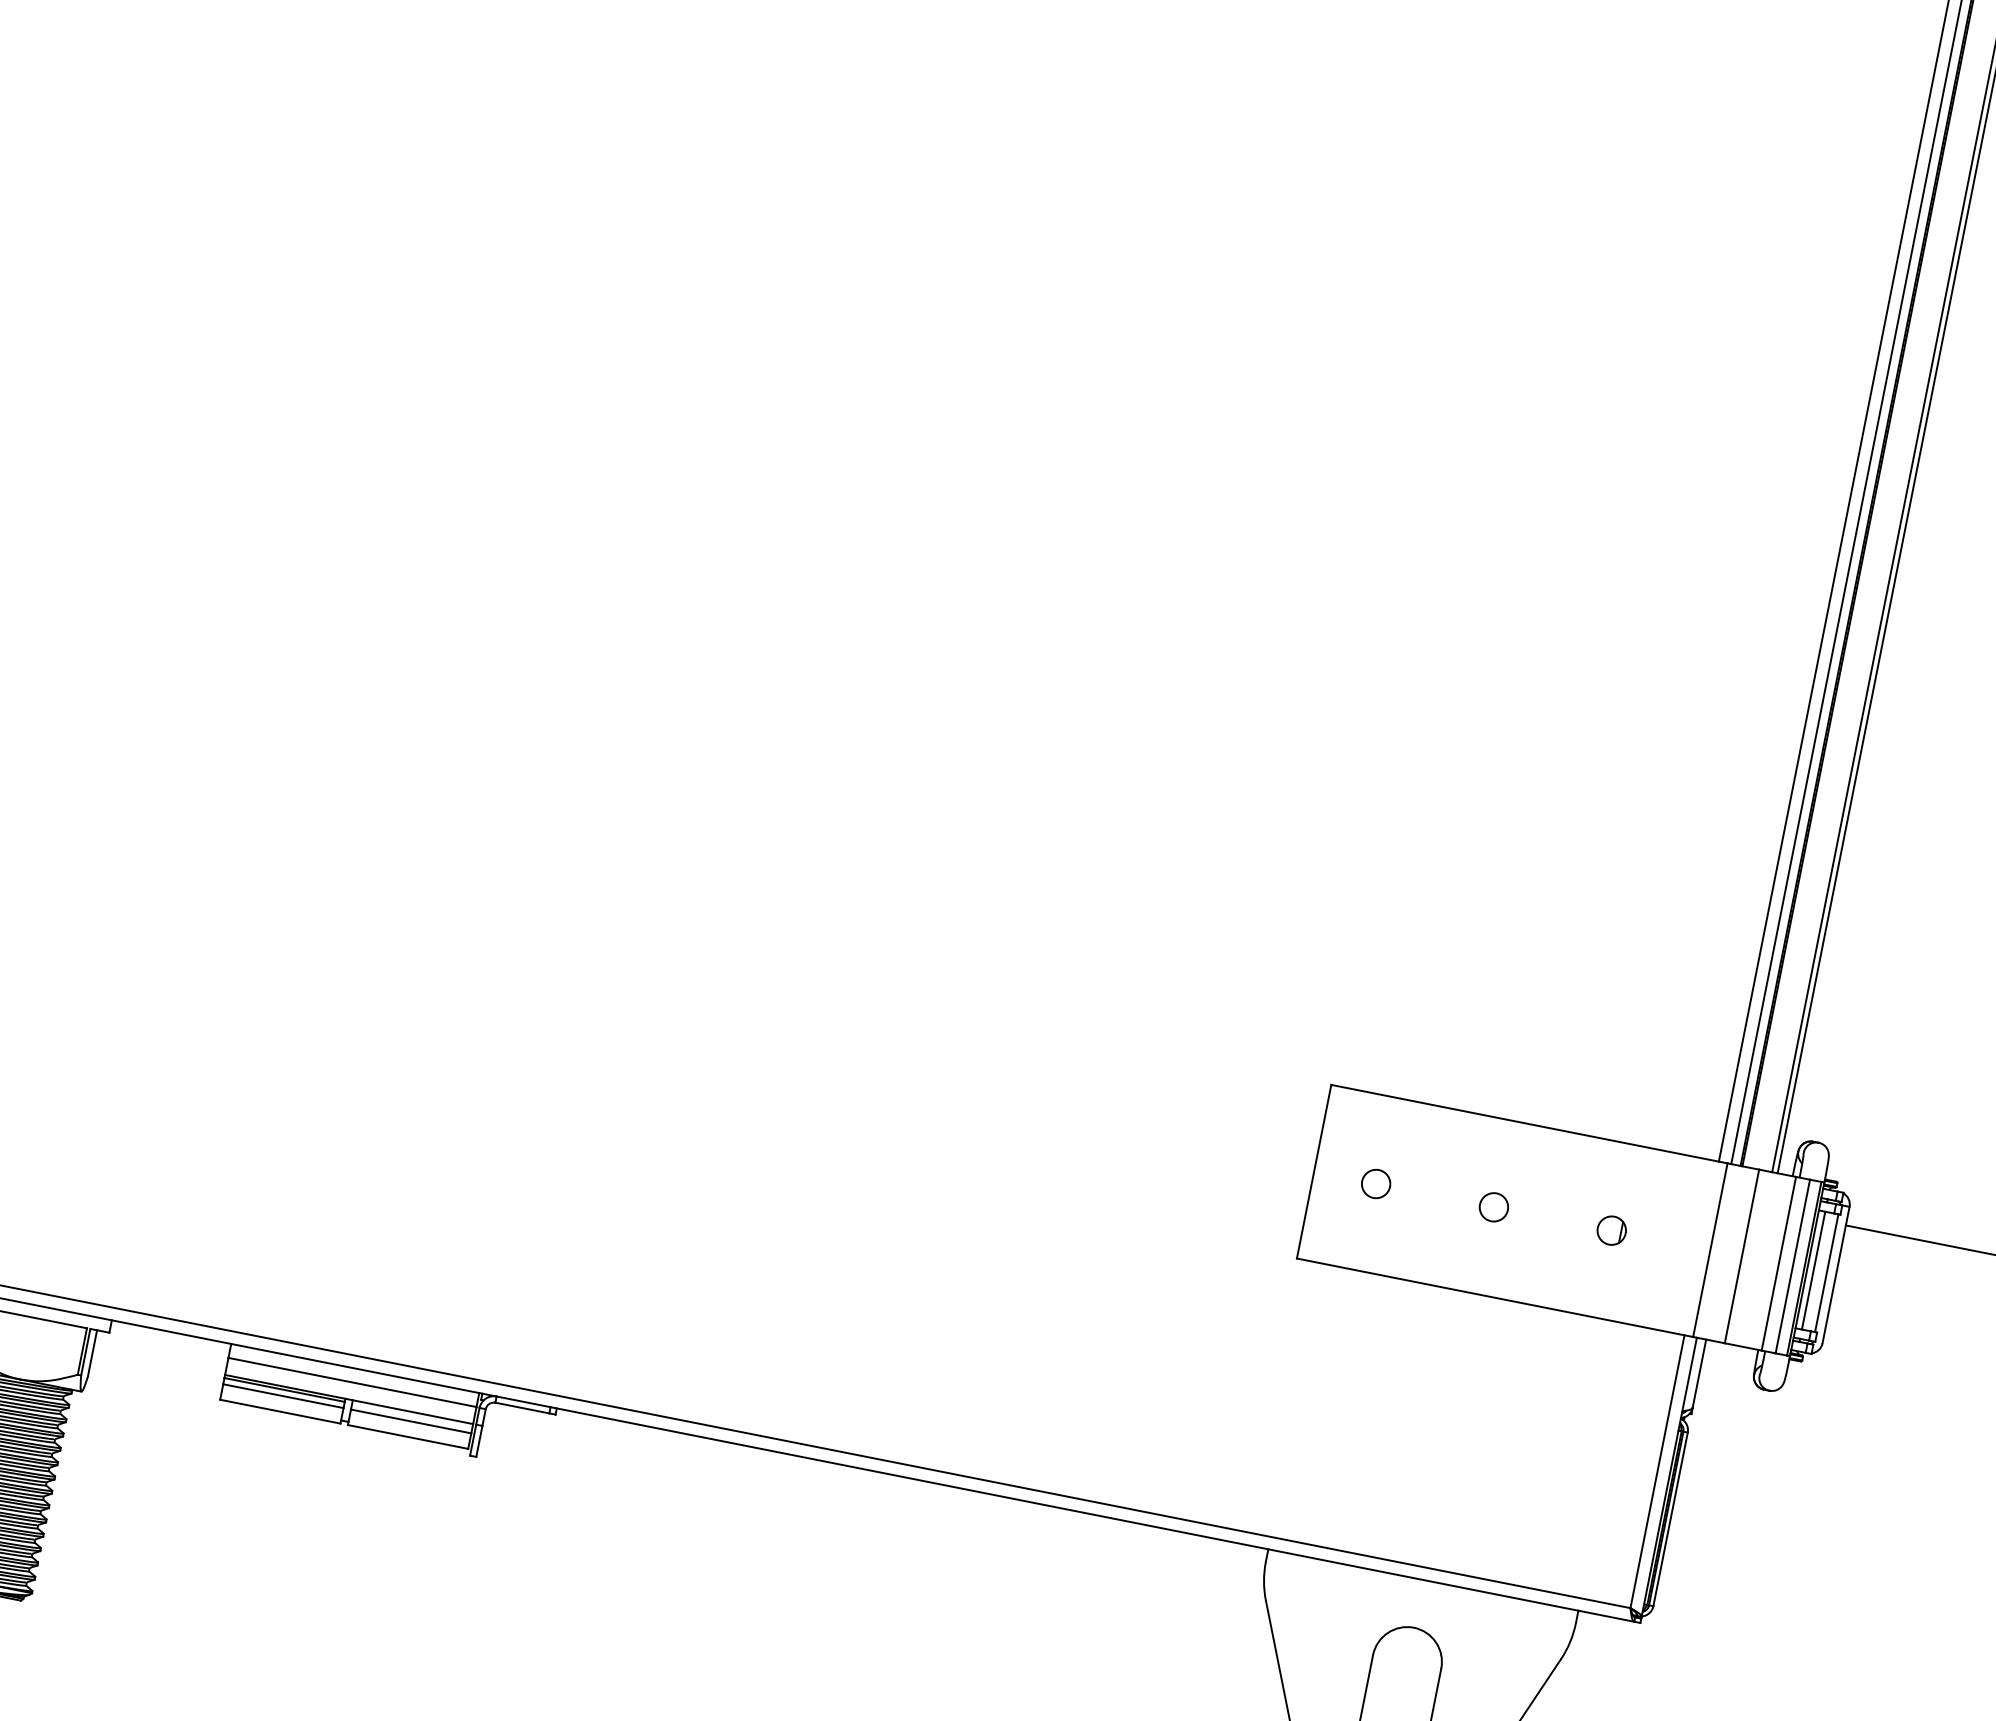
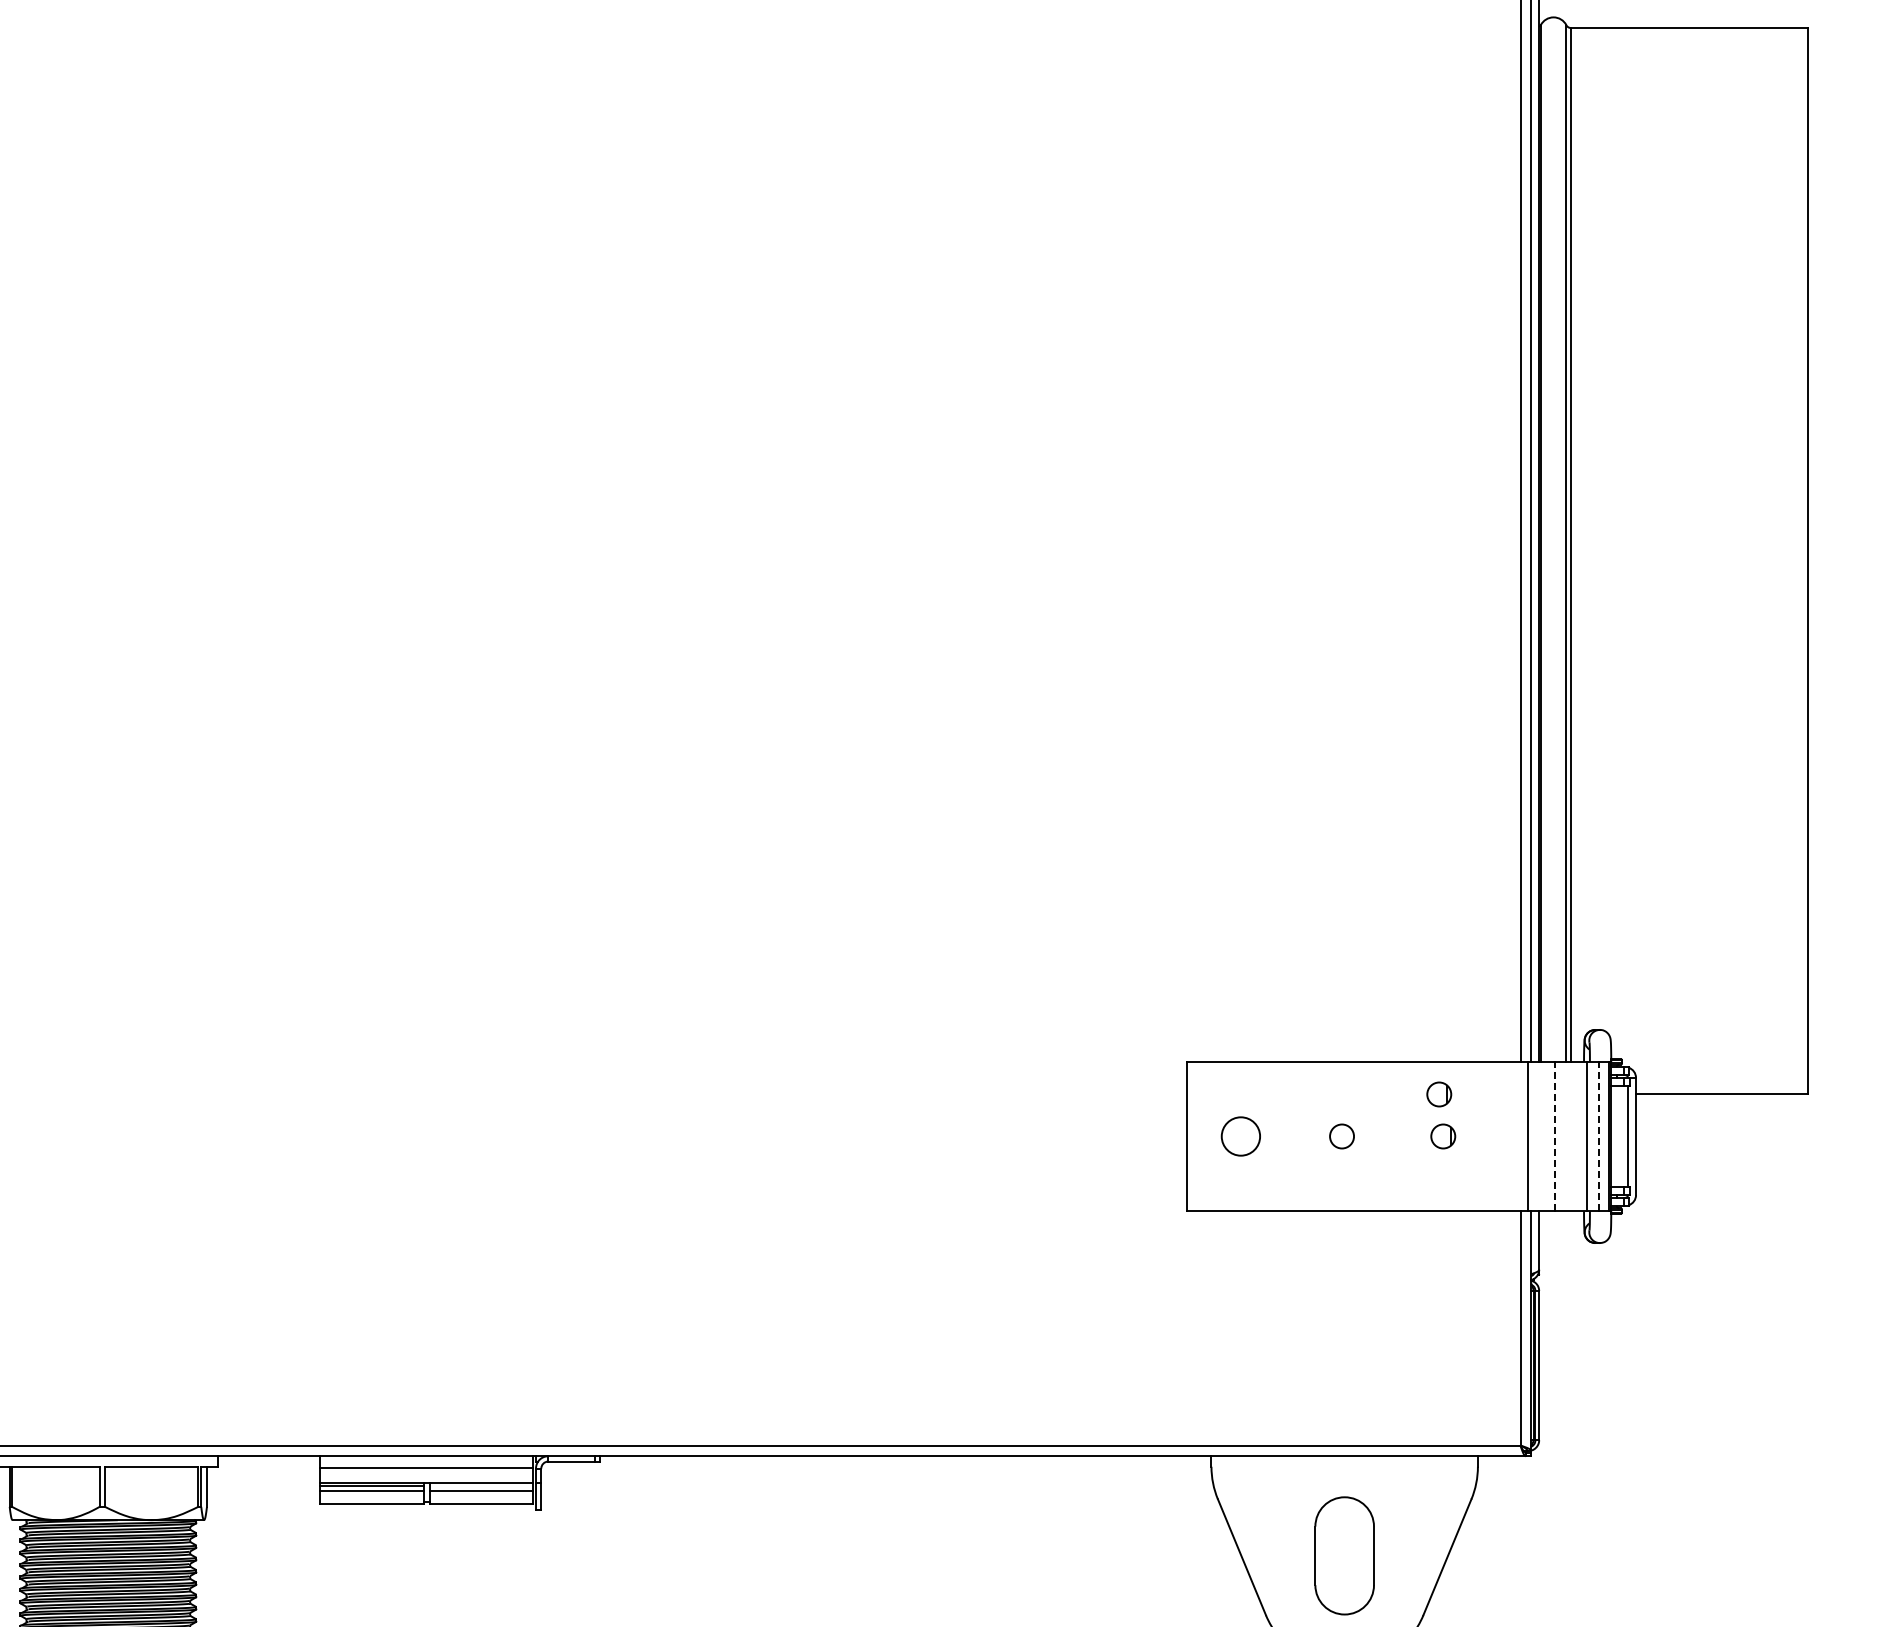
part: (1617, 1180) -> (1439, 1094), added
circle: (1375, 1183) -> (1240, 1136), size x1.6
line: (1742, 1256) -> (1555, 1136), solid -> dashed
line: (1792, 1266) -> (1598, 1136), solid -> dashed
line: (1813, 1270) -> (1616, 1136), removed

